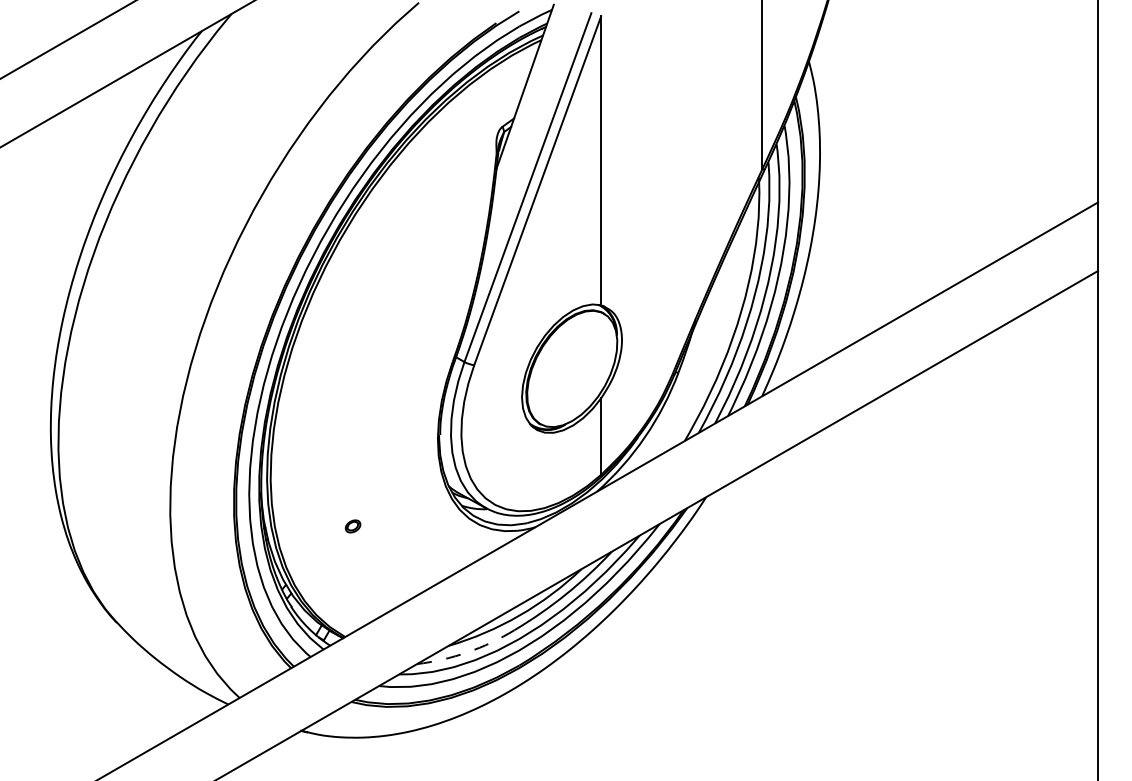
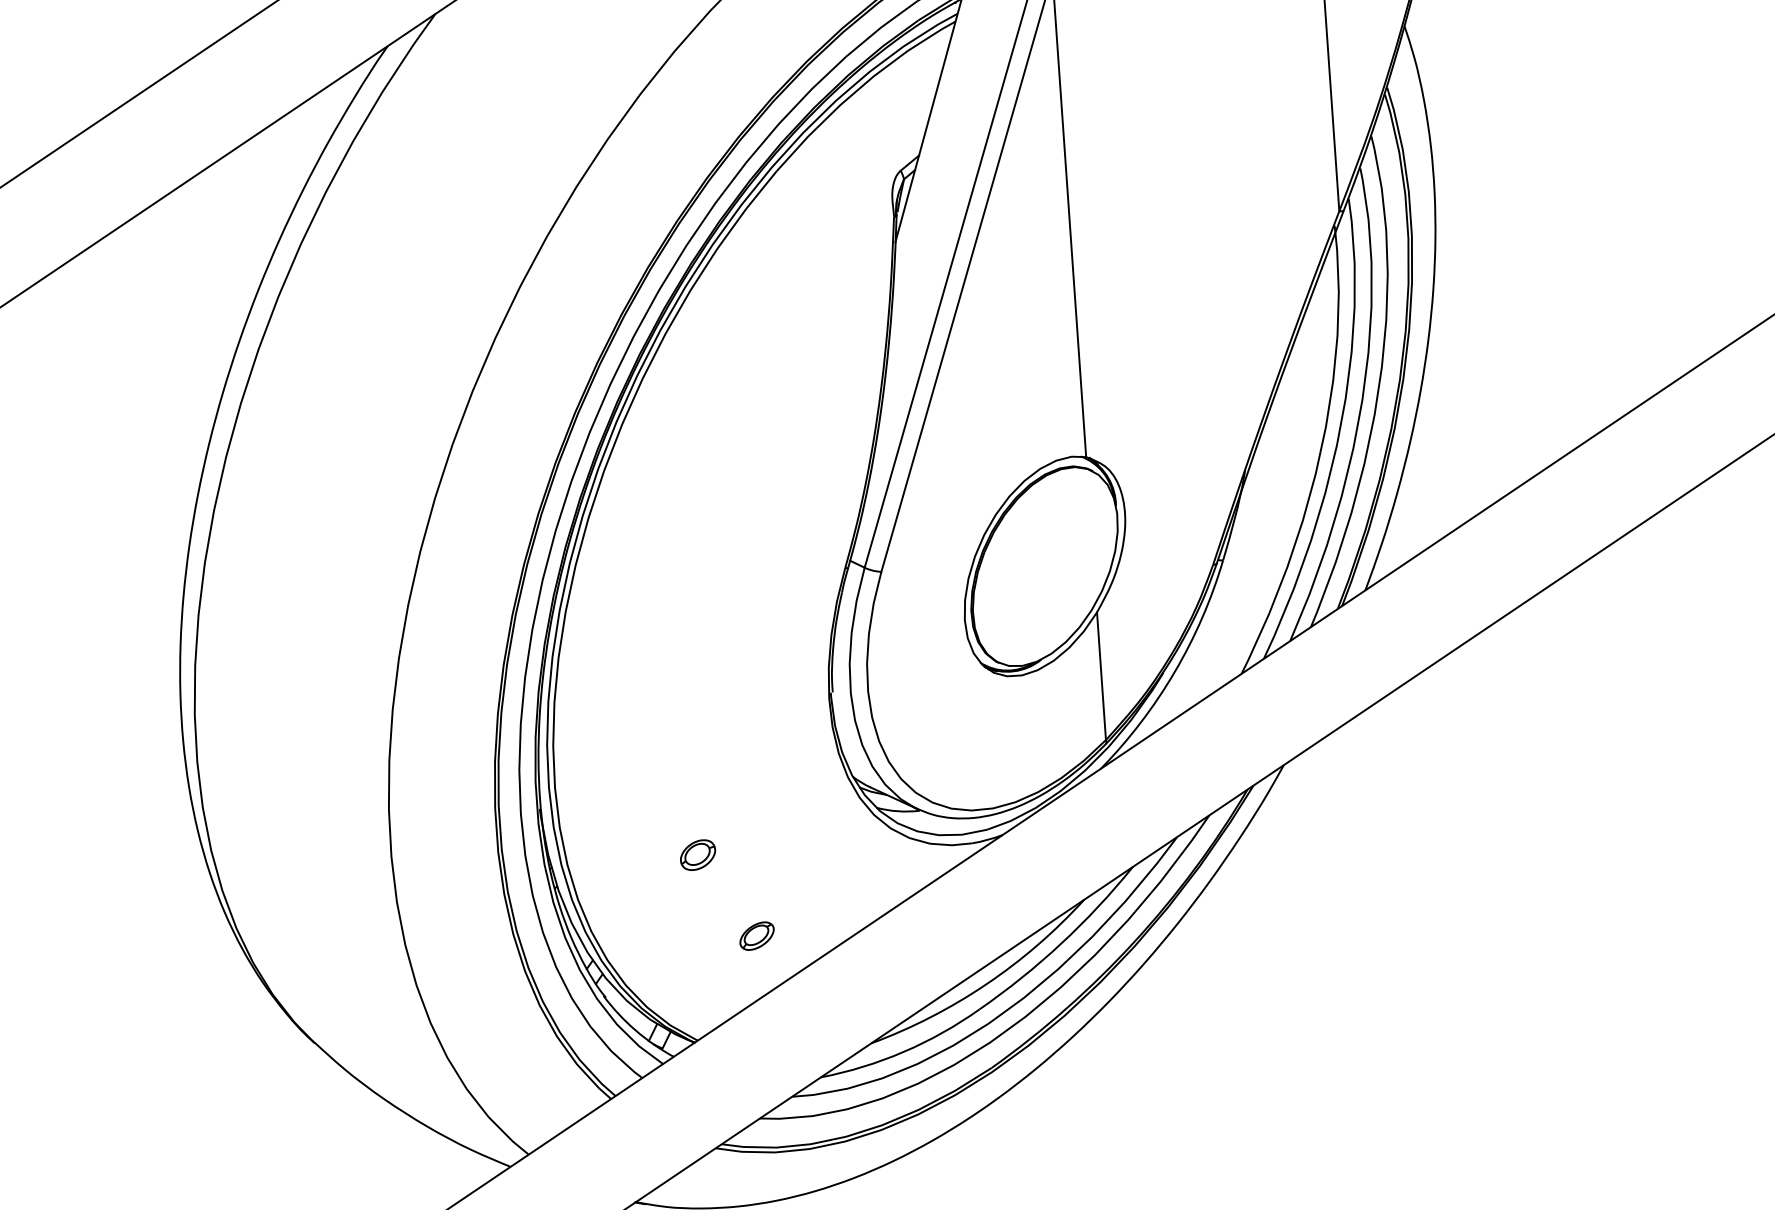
part: (352, 526) -> (696, 855), size x1.43
part: (384, 577) -> (756, 936), added
arc: (467, 652) -> (903, 1052), dashed -> solid

